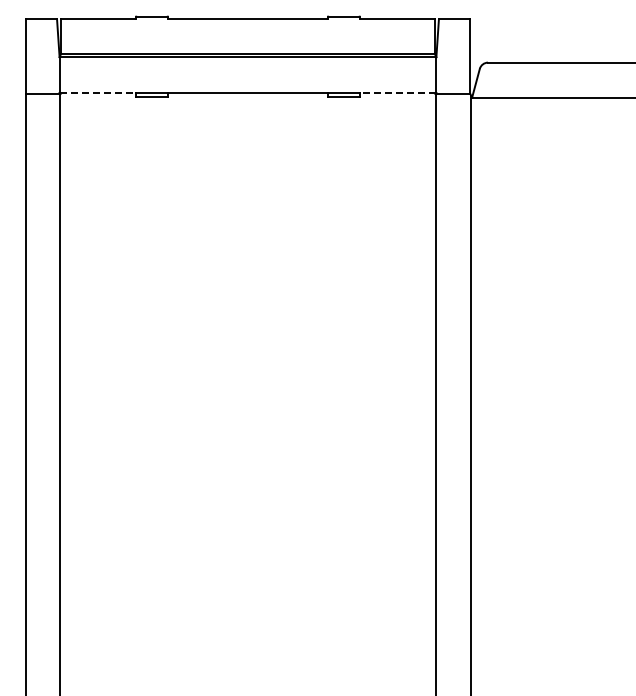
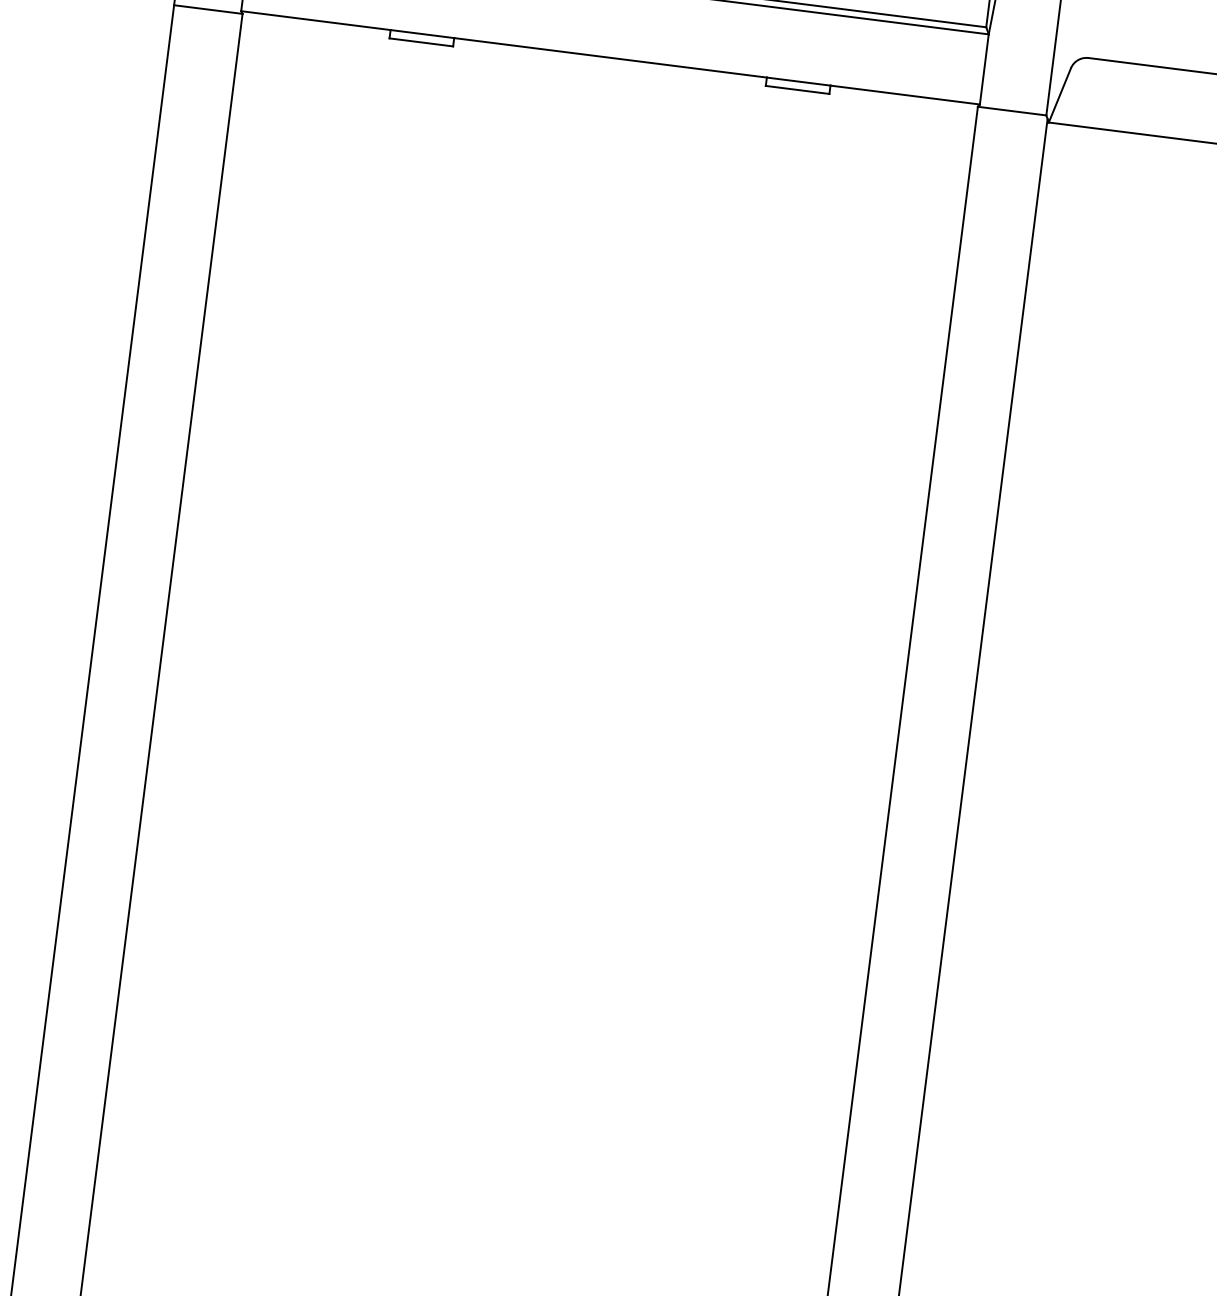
line: (98, 92) -> (317, 20), dashed -> solid
line: (397, 92) -> (903, 94), dashed -> solid

